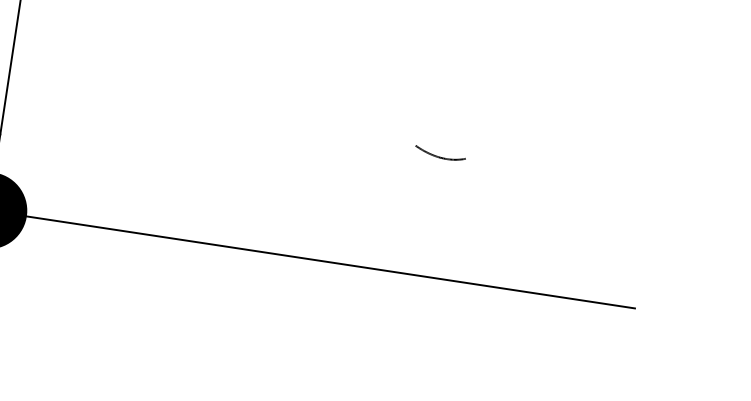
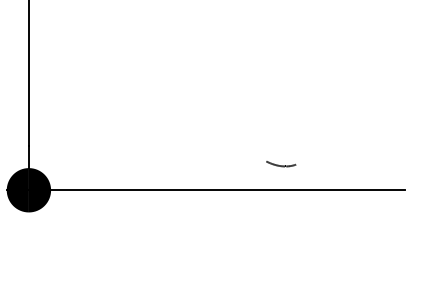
part: (440, 154) -> (281, 164), moved

